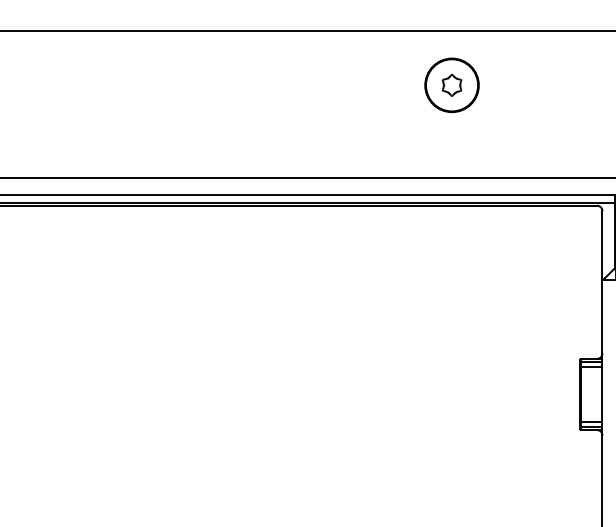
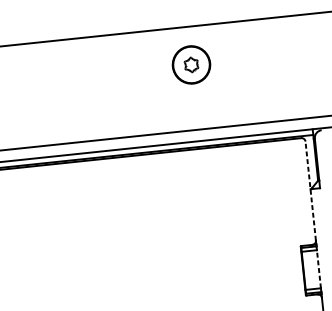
line: (602, 281) -> (310, 190), solid -> dashed
line: (602, 393) -> (318, 268), solid -> dashed

